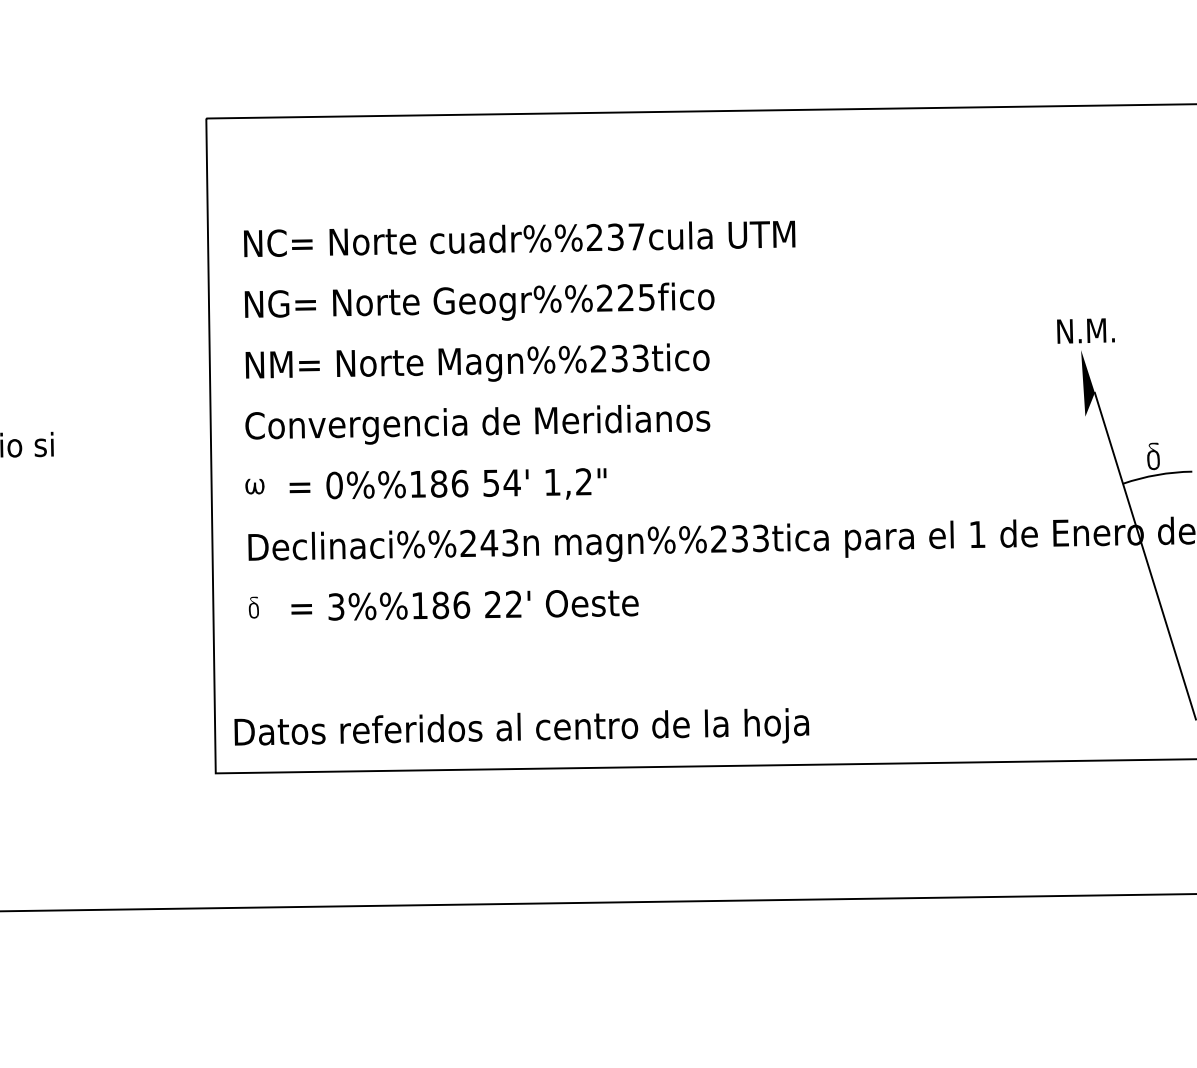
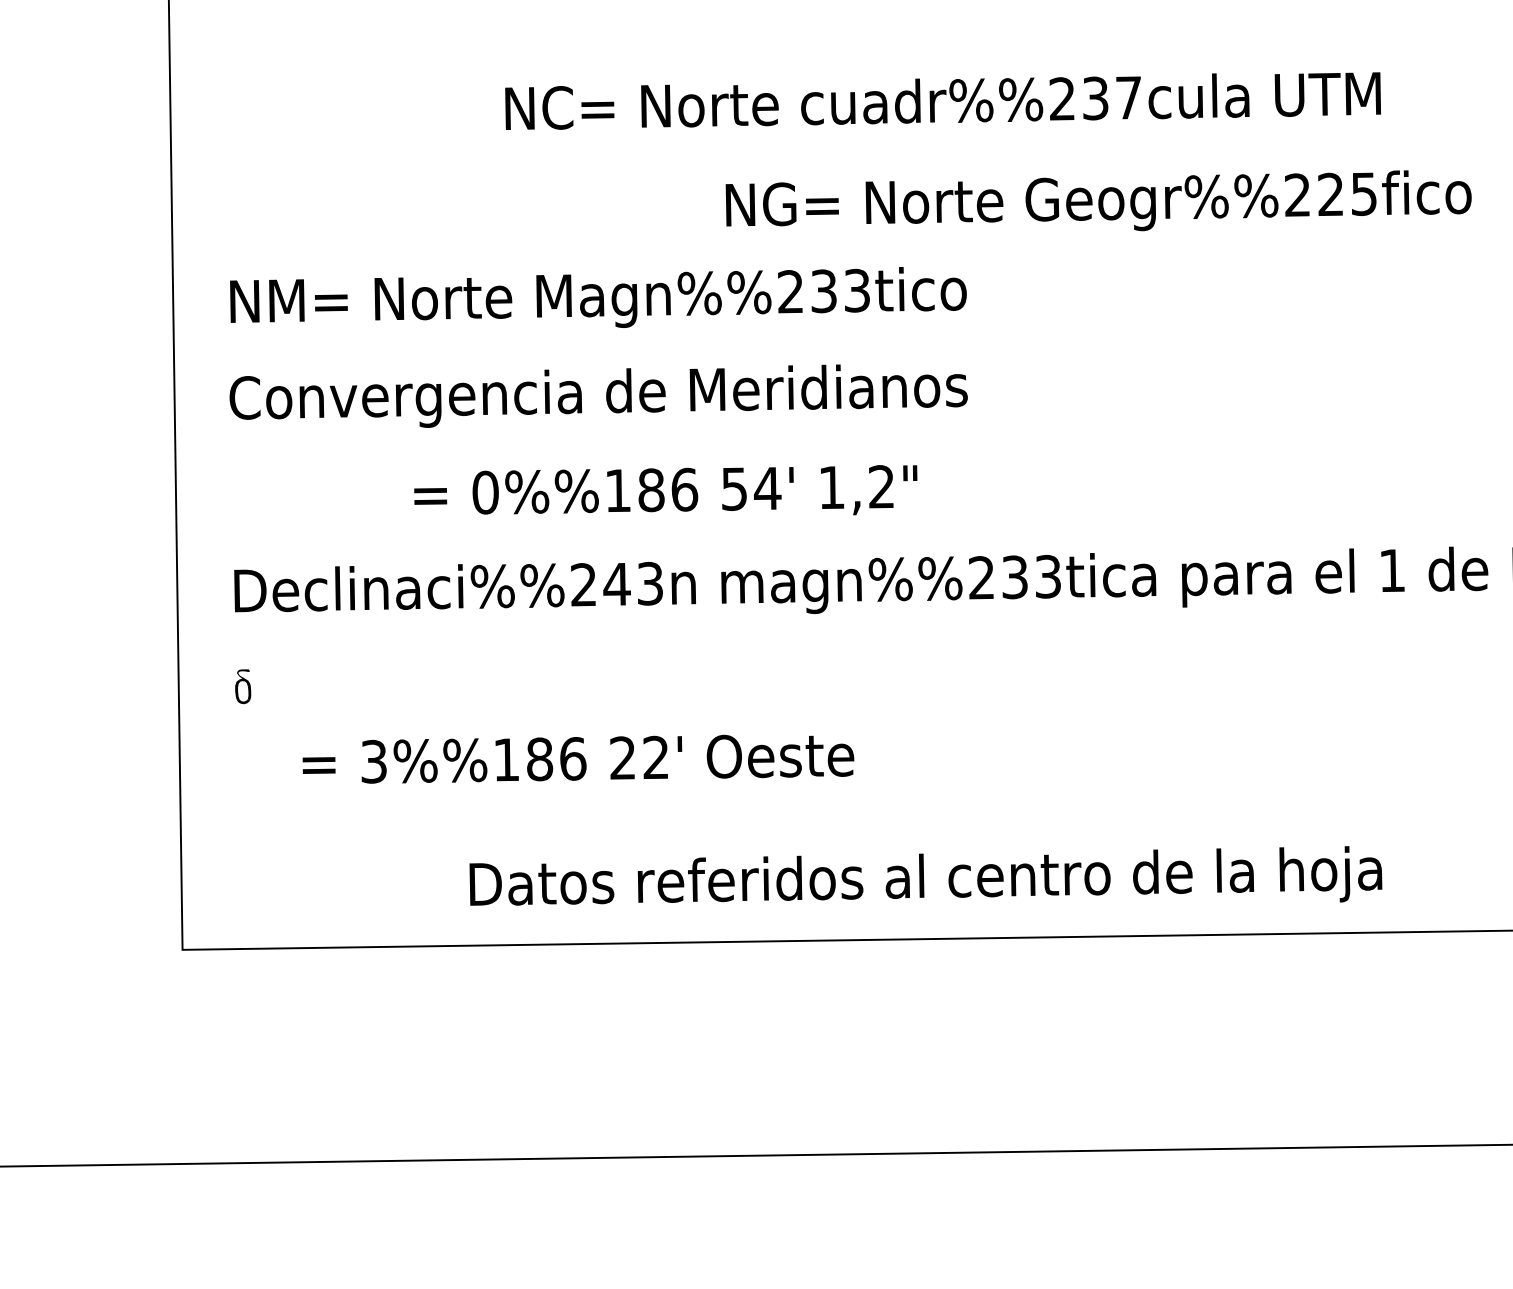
text: (519, 238) -> (942, 100), moved
text: (479, 301) -> (1098, 200), moved
text: (447, 483) -> (664, 489), moved
fill: (254, 486) -> (244, 494), removed
text: (464, 605) -> (577, 759), moved
text: (521, 726) -> (925, 875), moved

